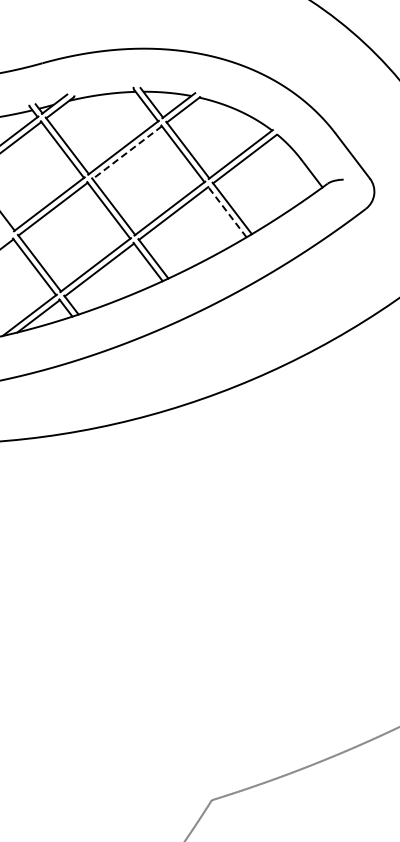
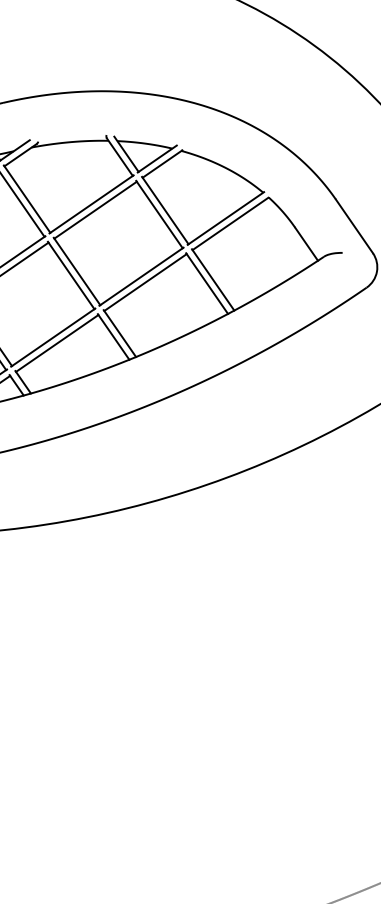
line: (127, 152) -> (95, 210), dashed -> solid
line: (226, 211) -> (206, 283), dashed -> solid

